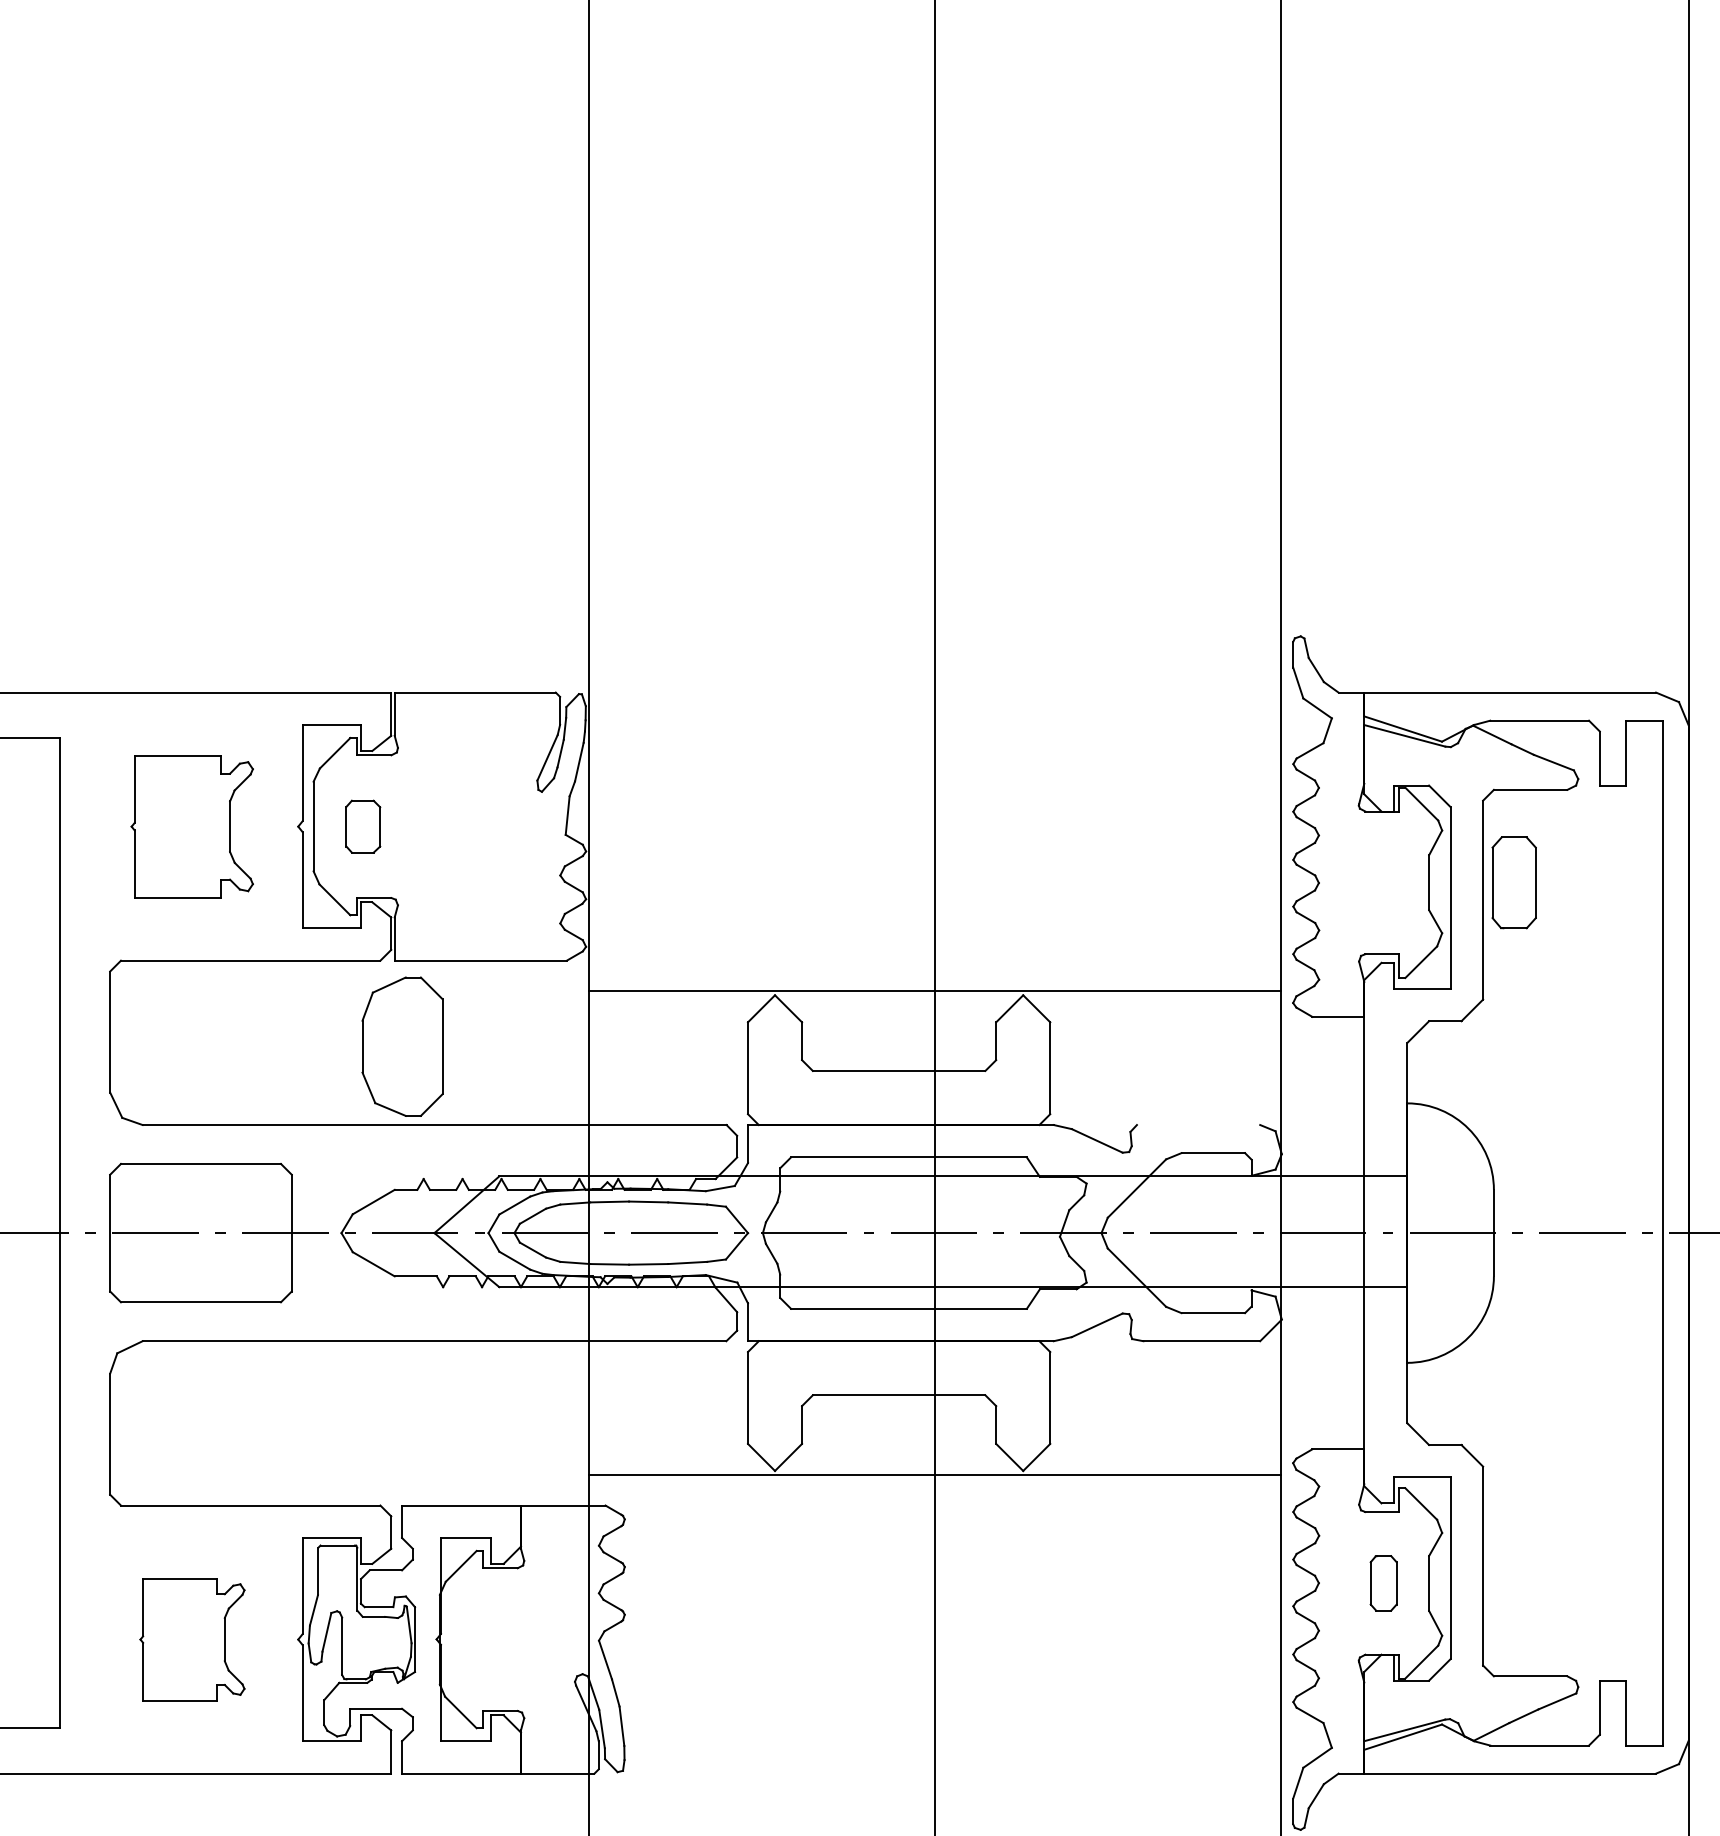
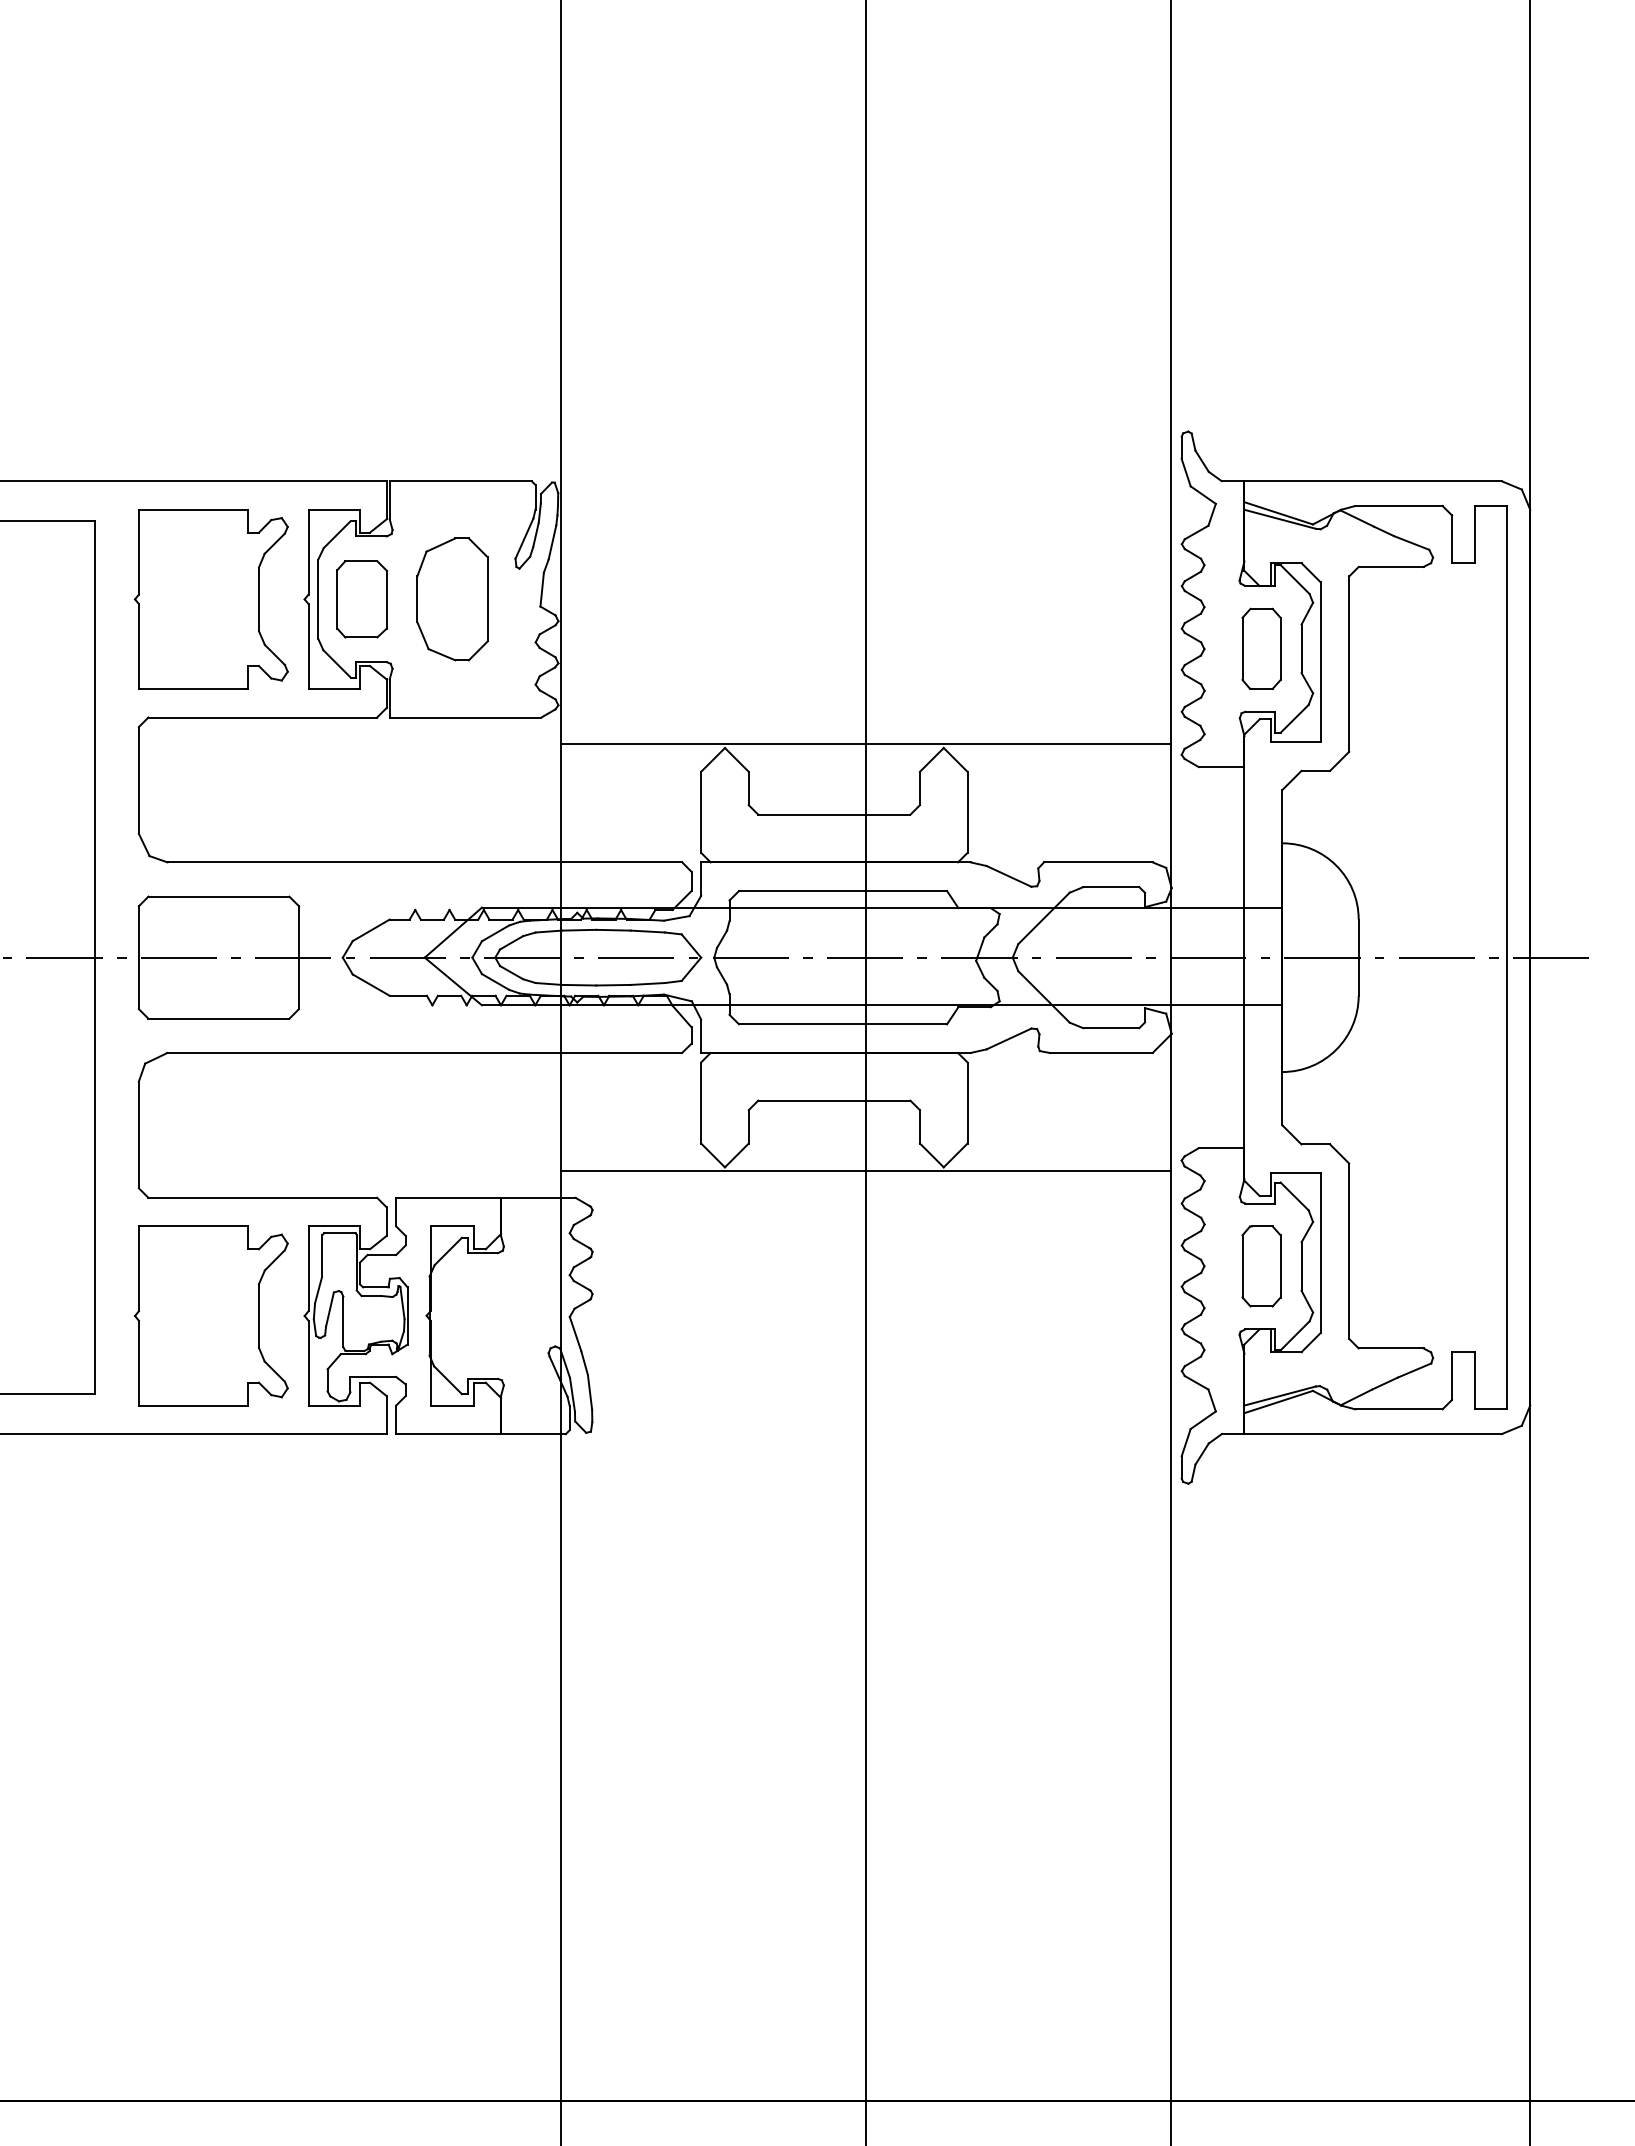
part: (191, 826) -> (210, 599), size x1.43
part: (362, 826) -> (361, 599), size x1.67
part: (1514, 882) -> (1261, 648), moved
part: (402, 1046) -> (452, 599), moved
line: (1198, 1125) -> (1098, 862), added
part: (1383, 1583) -> (1261, 1266), size x1.67
part: (192, 1639) -> (211, 1315), size x1.67

